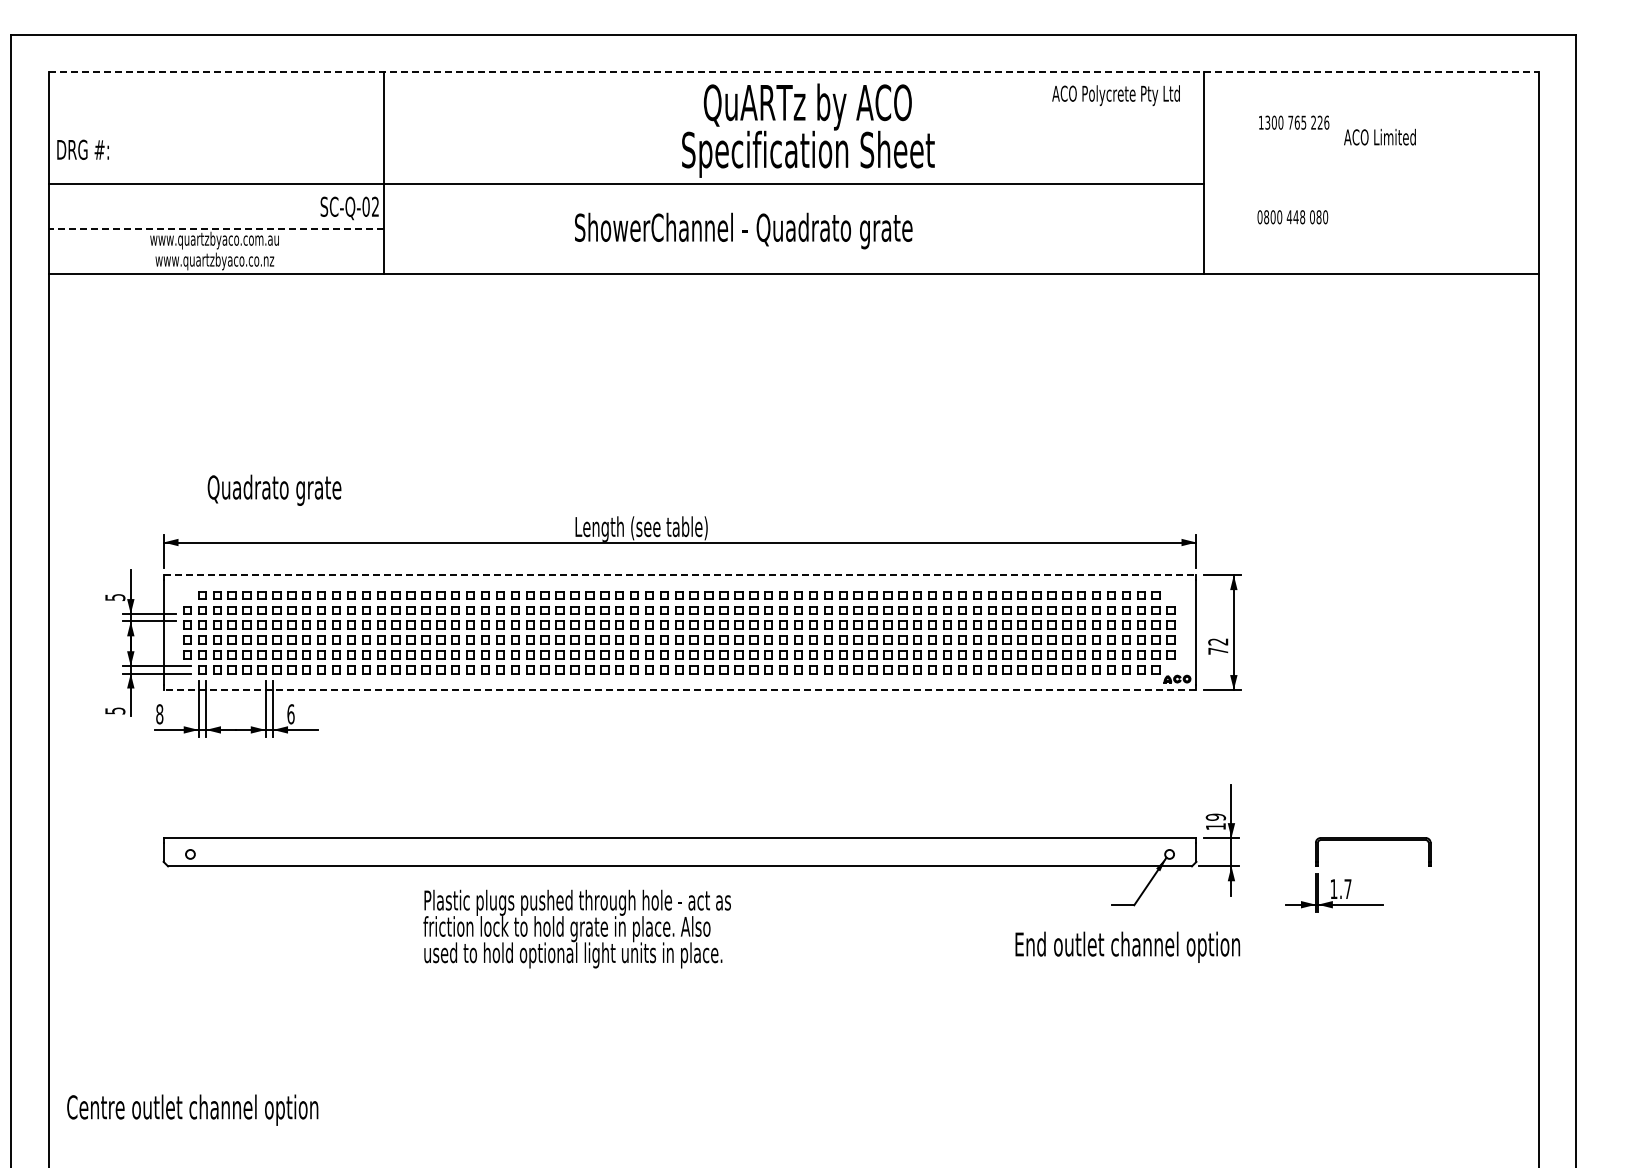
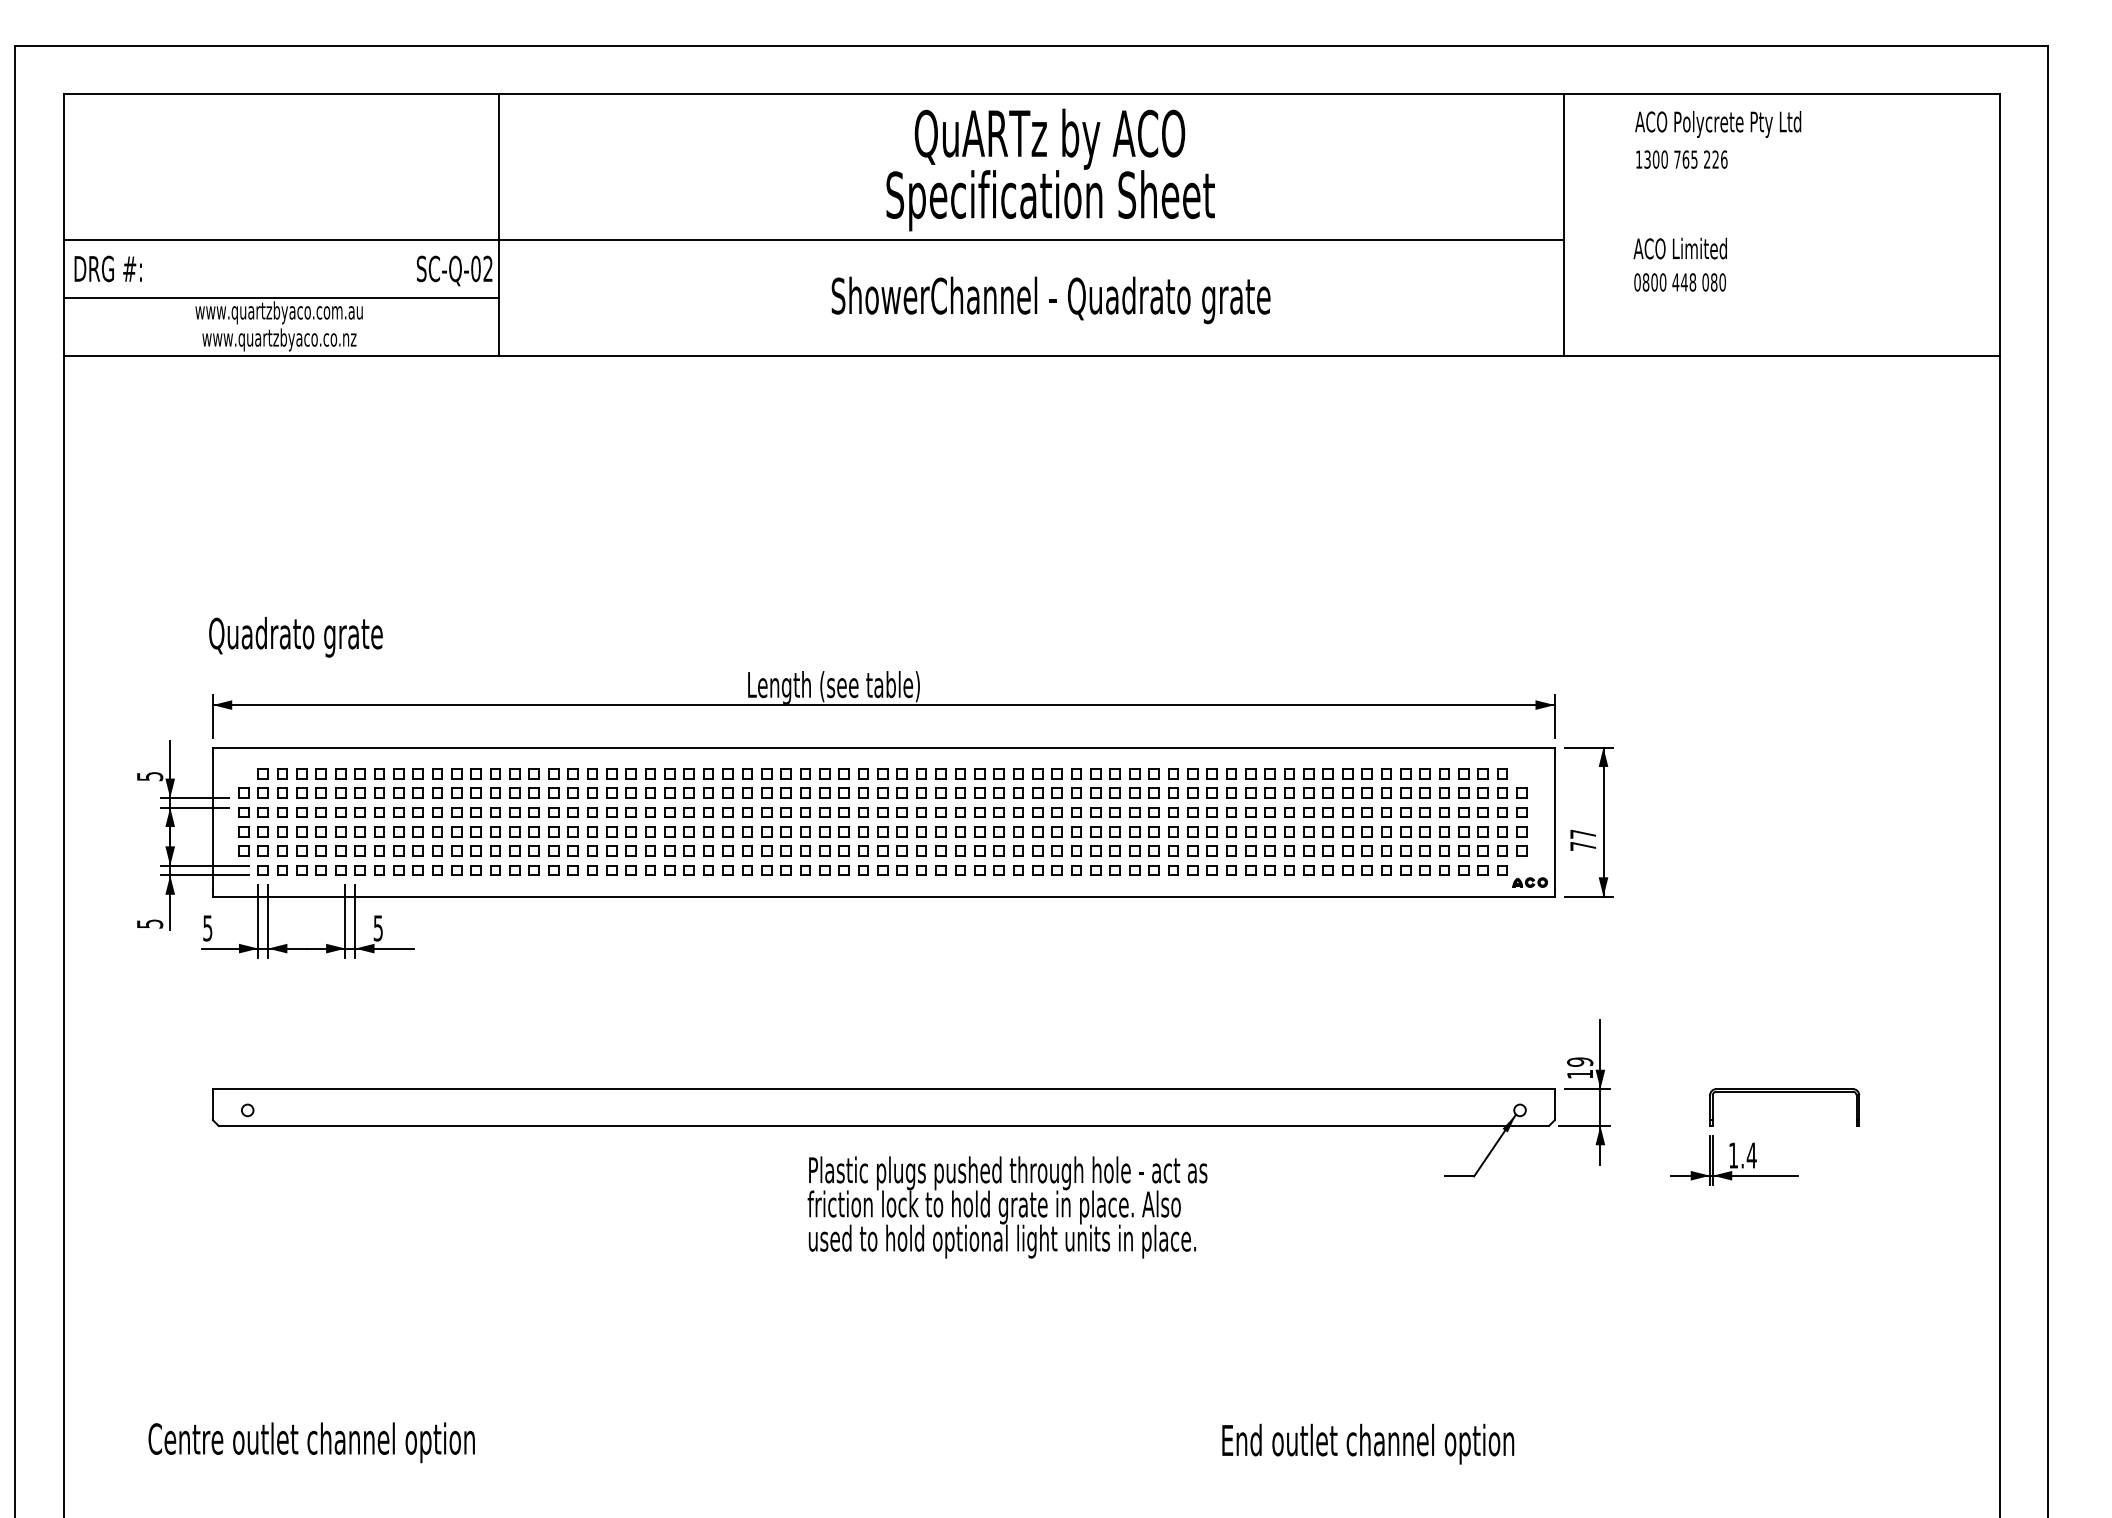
line: (794, 72) -> (1032, 94), dashed -> solid
text: (1115, 95) -> (1717, 124), moved
text: (1379, 136) -> (1679, 247), moved
text: (82, 149) -> (107, 268), moved
line: (216, 228) -> (281, 297), dashed -> solid
text: (743, 230) -> (1050, 299), moved
text: (274, 489) -> (295, 636), moved
line: (680, 575) -> (884, 747), dashed -> solid
text: (1218, 641) -> (1583, 833), 72 -> 77
line: (679, 689) -> (883, 896), dashed -> solid
text: (159, 714) -> (207, 928), 8 -> 5
text: (290, 714) -> (377, 928), 6 -> 5
text: (1347, 888) -> (1751, 1154), 1.7 -> 1.4
text: (576, 928) -> (1006, 1206), moved
text: (1127, 946) -> (1367, 1443), moved
text: (192, 1109) -> (311, 1441), moved

